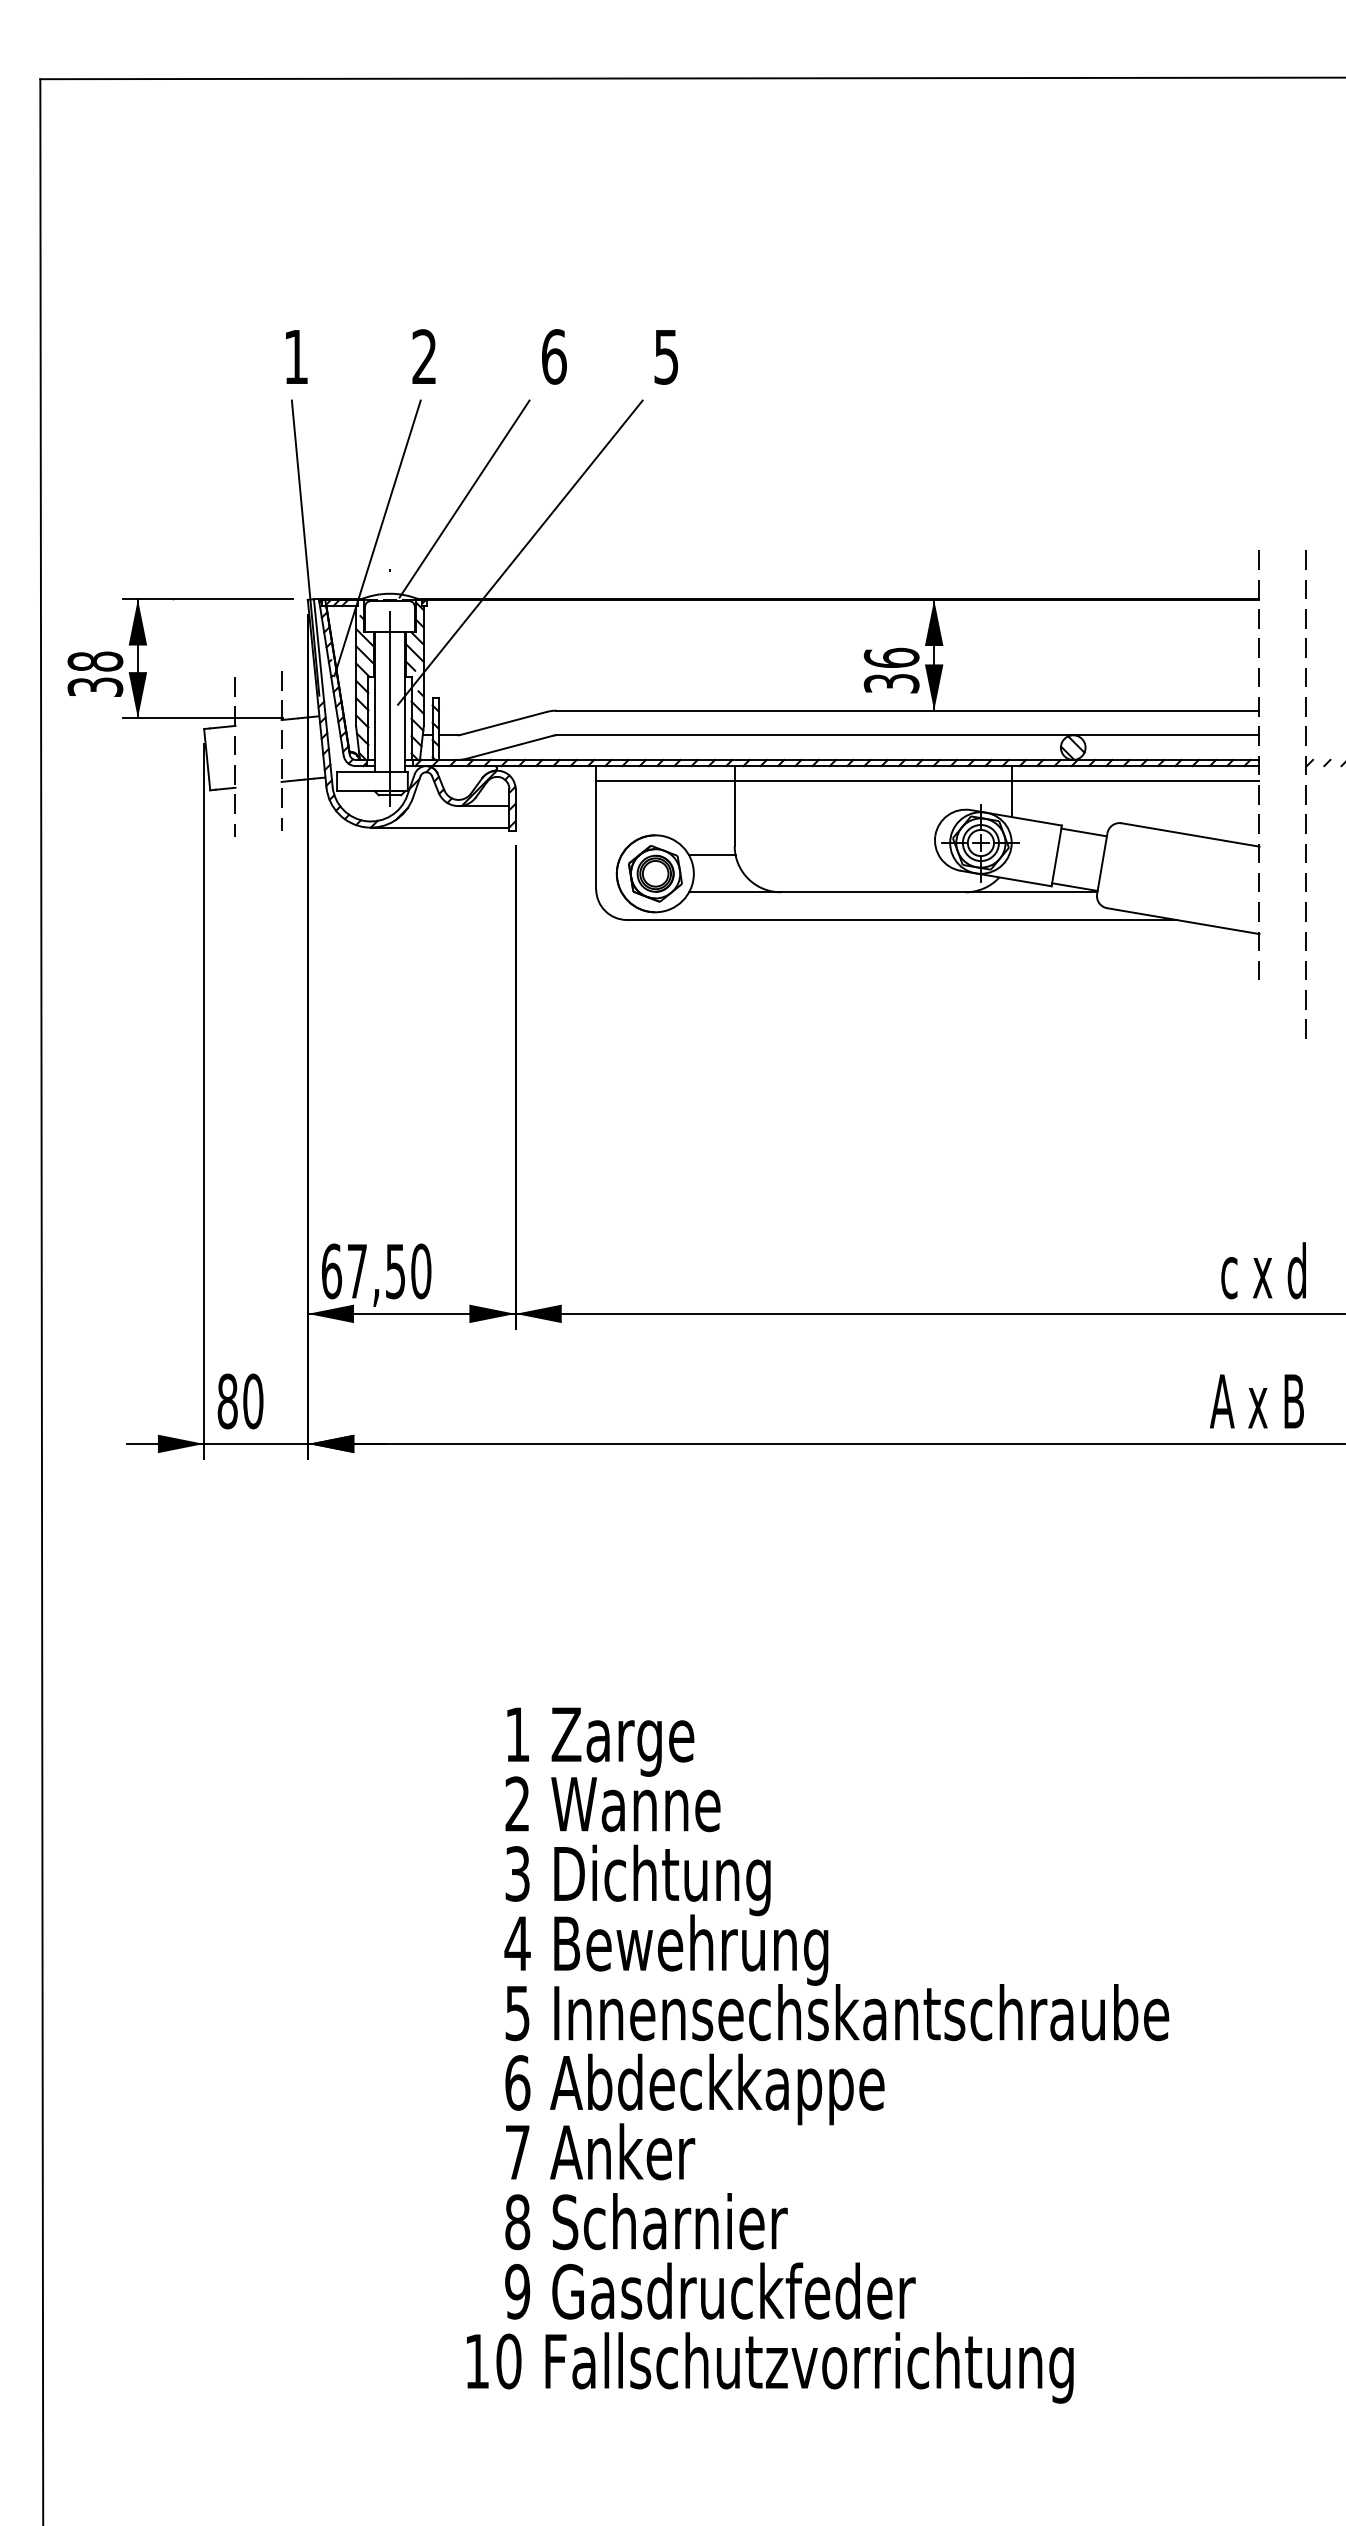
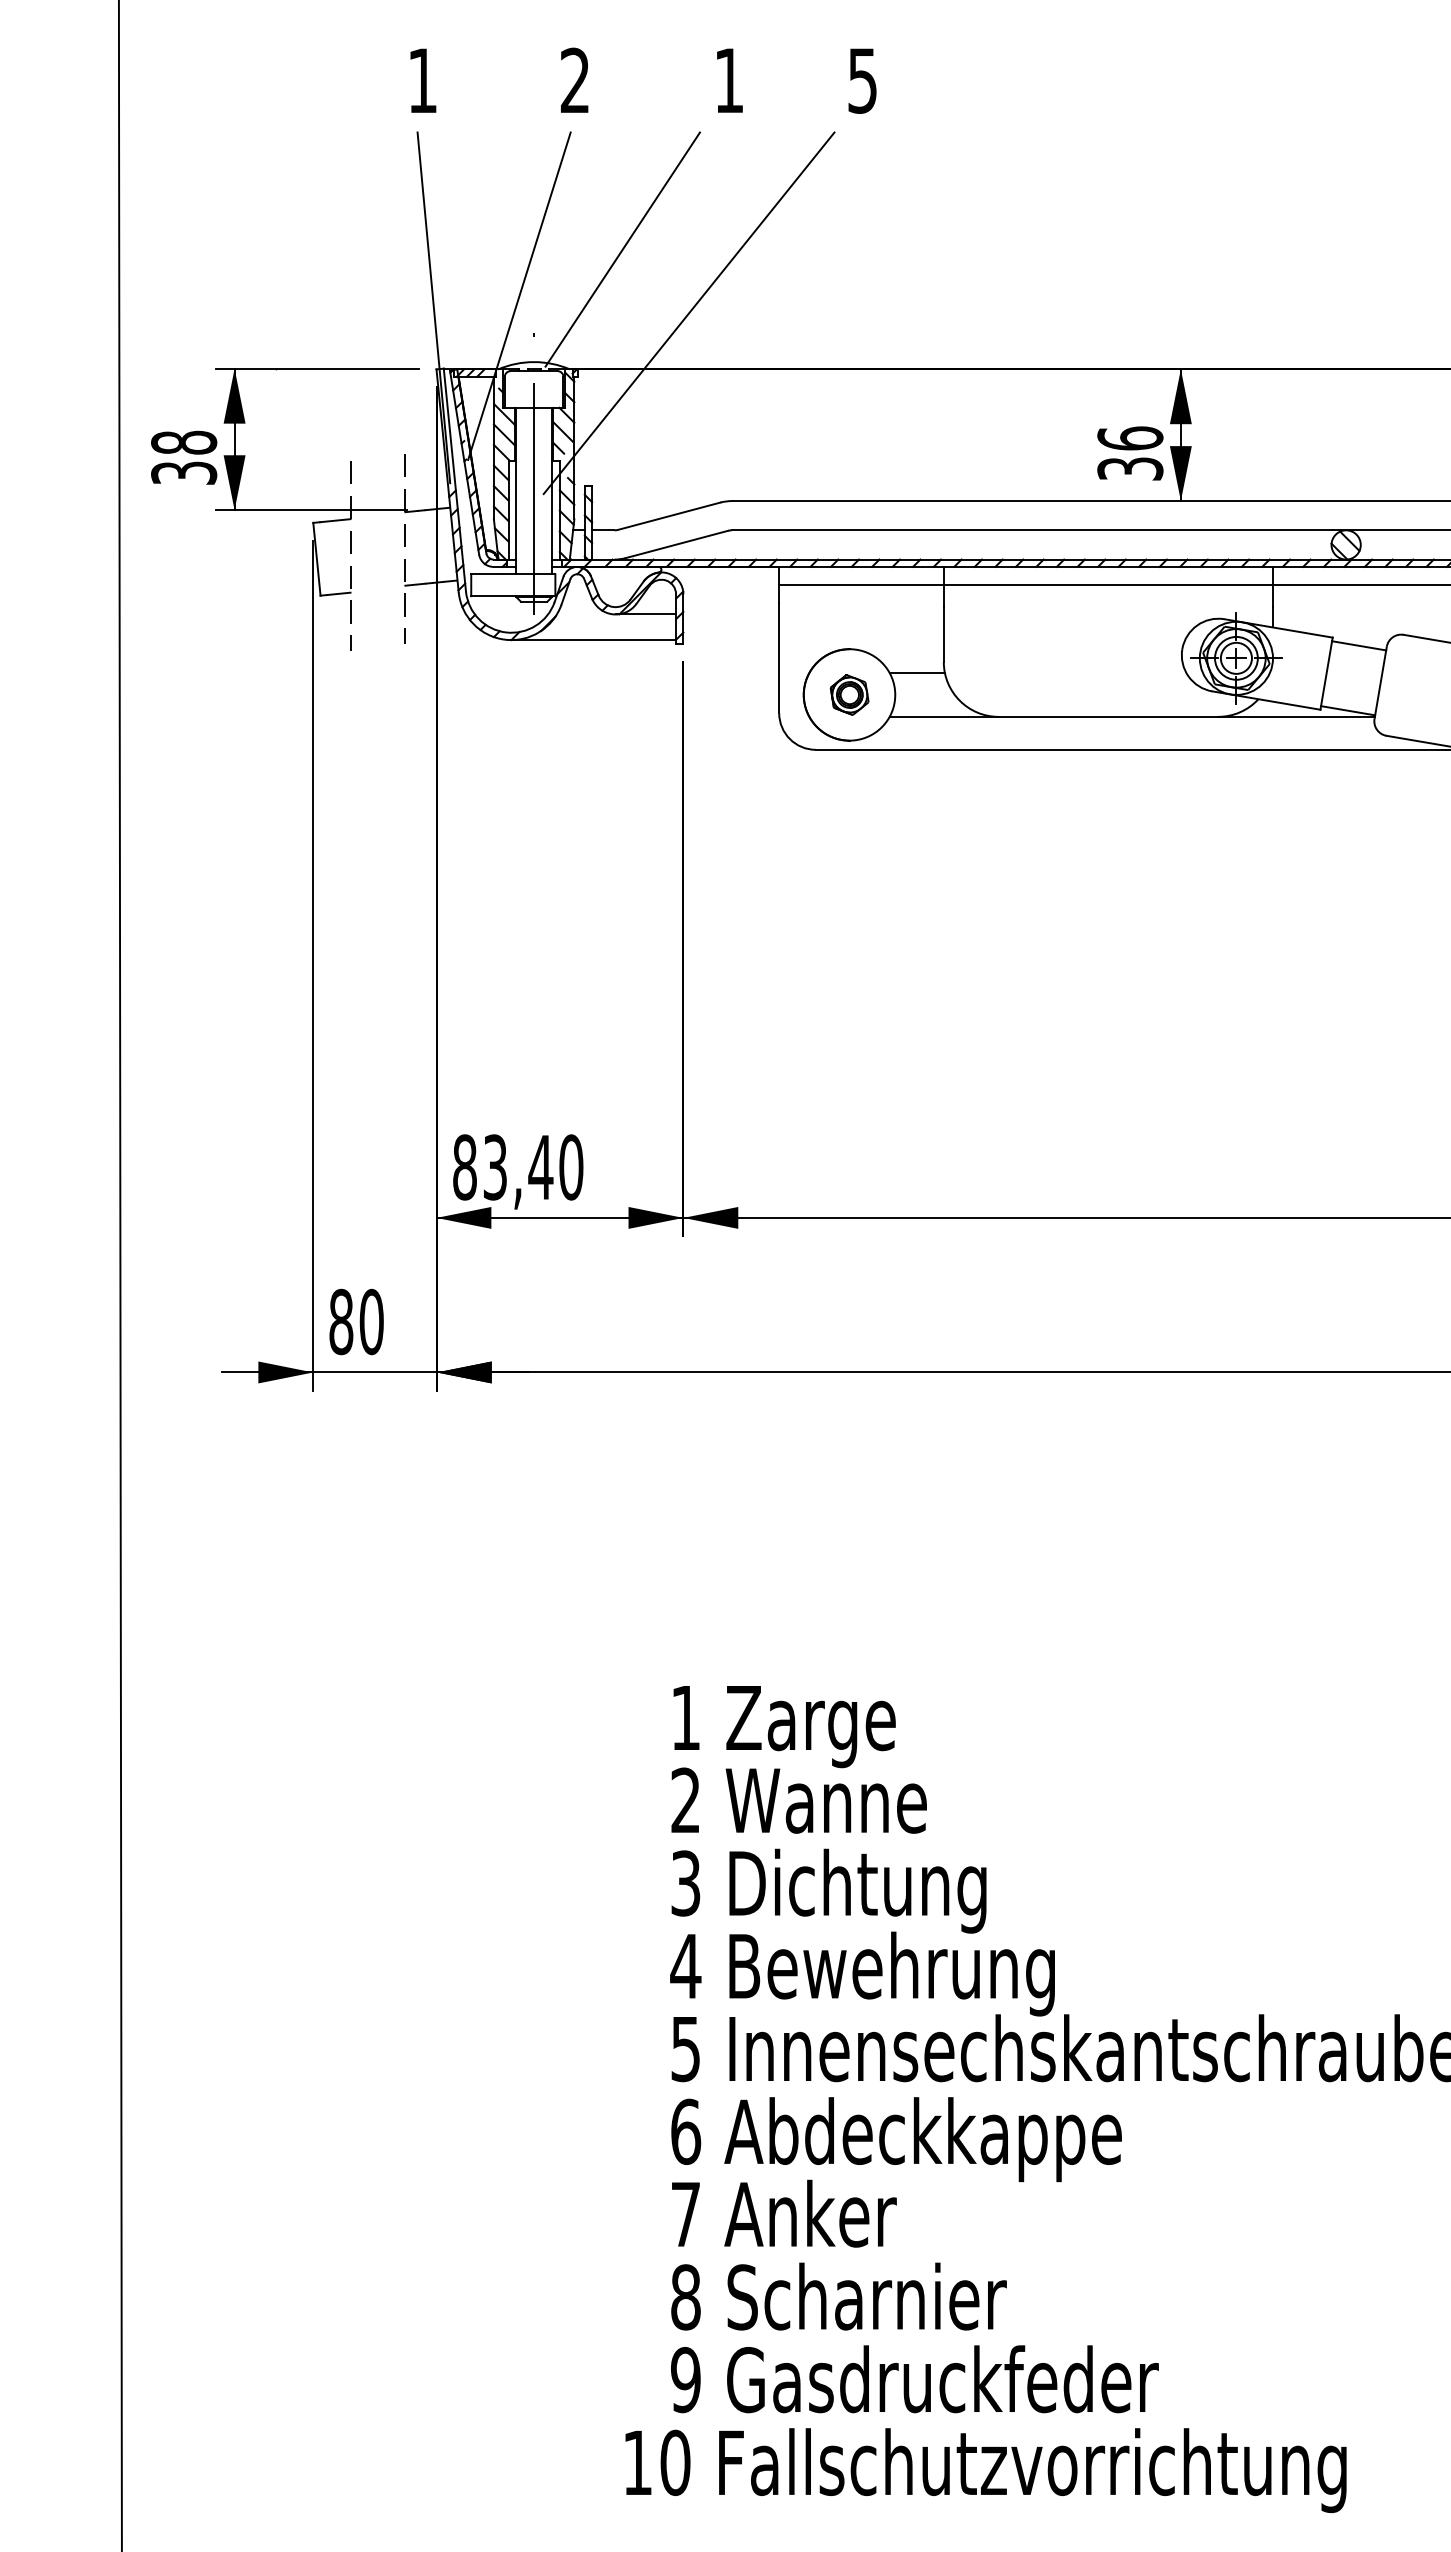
text: (554, 356) -> (729, 80), 6 -> 1
part: (655, 873) -> (849, 694), size x0.6
text: (363, 1271) -> (502, 1167), 67,50 -> 83,40

